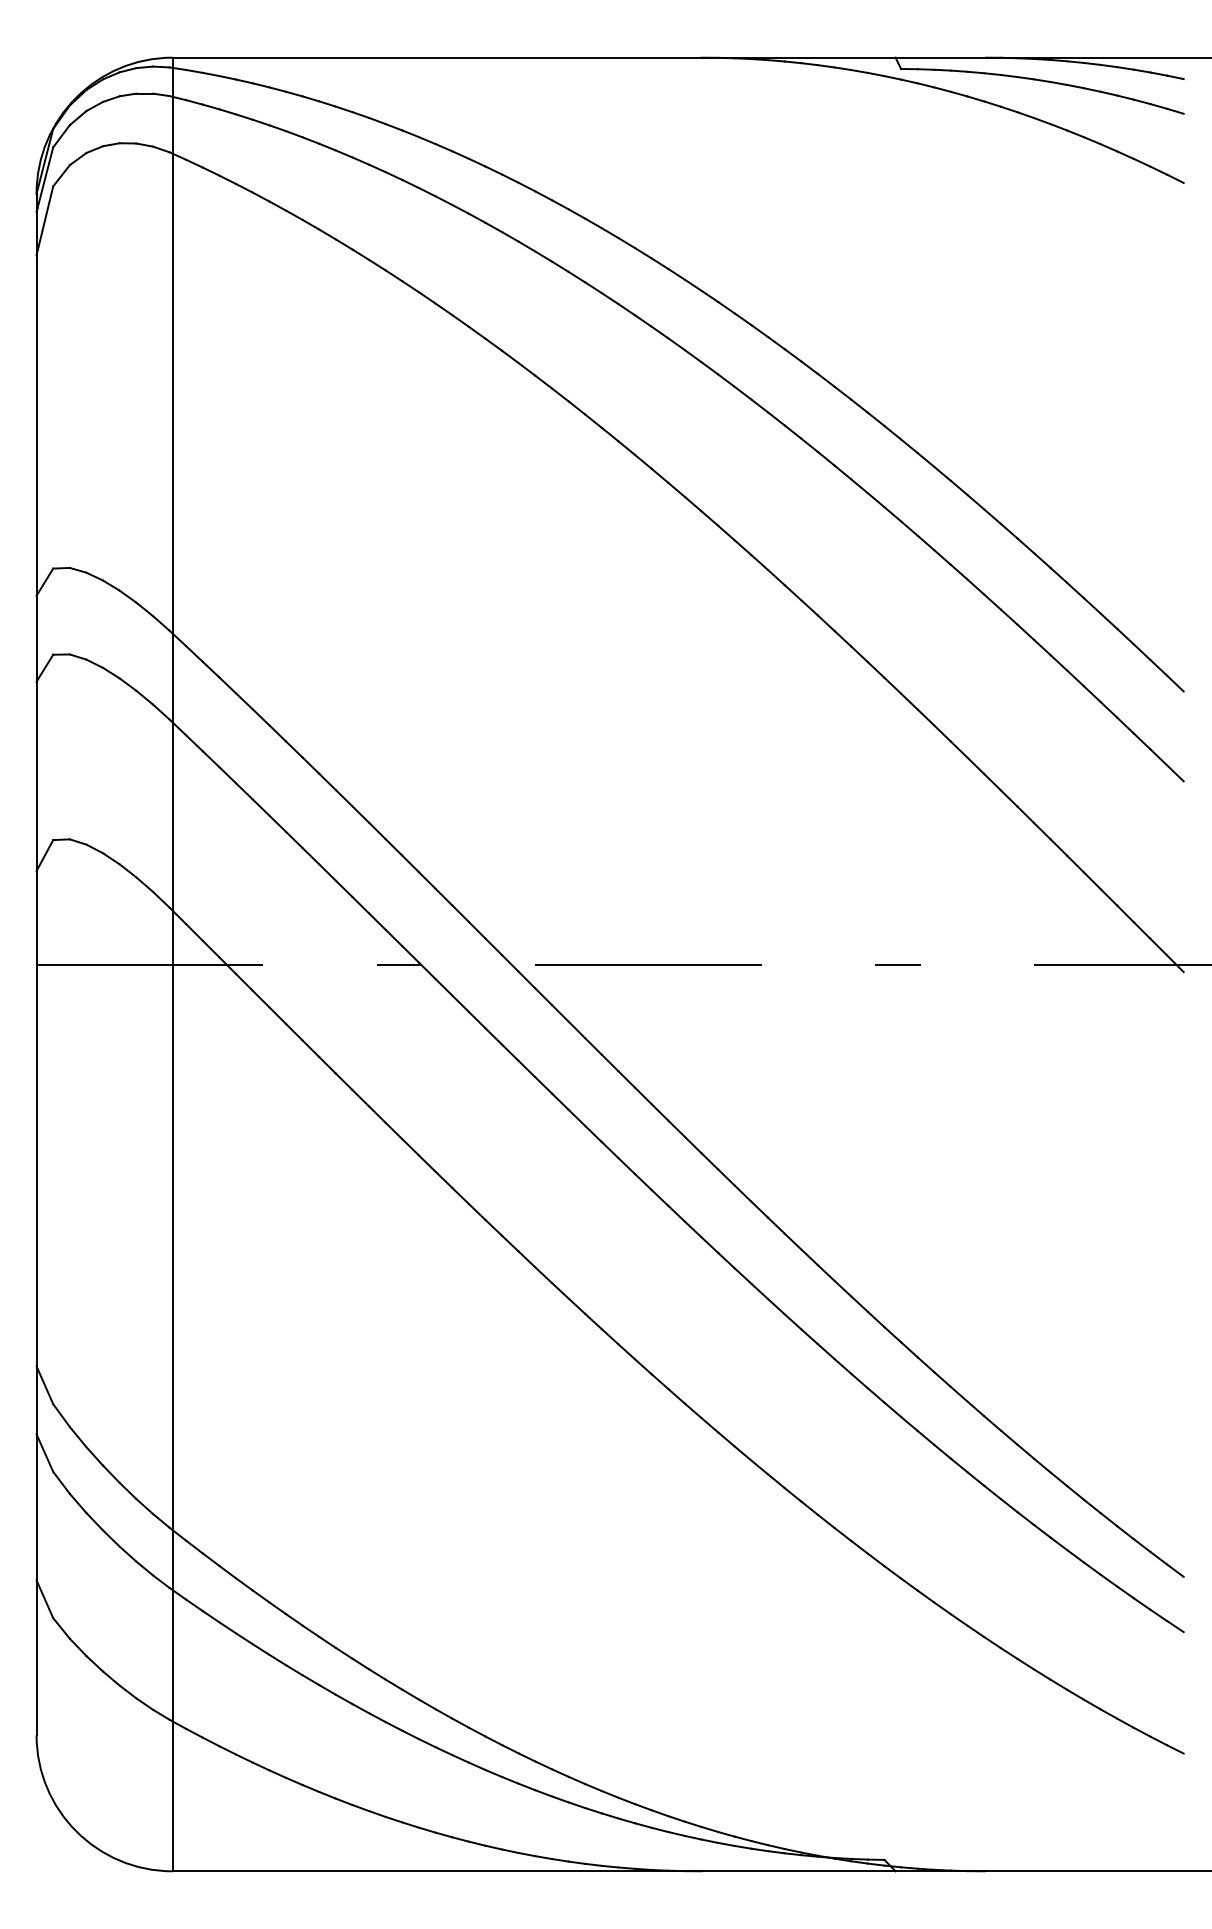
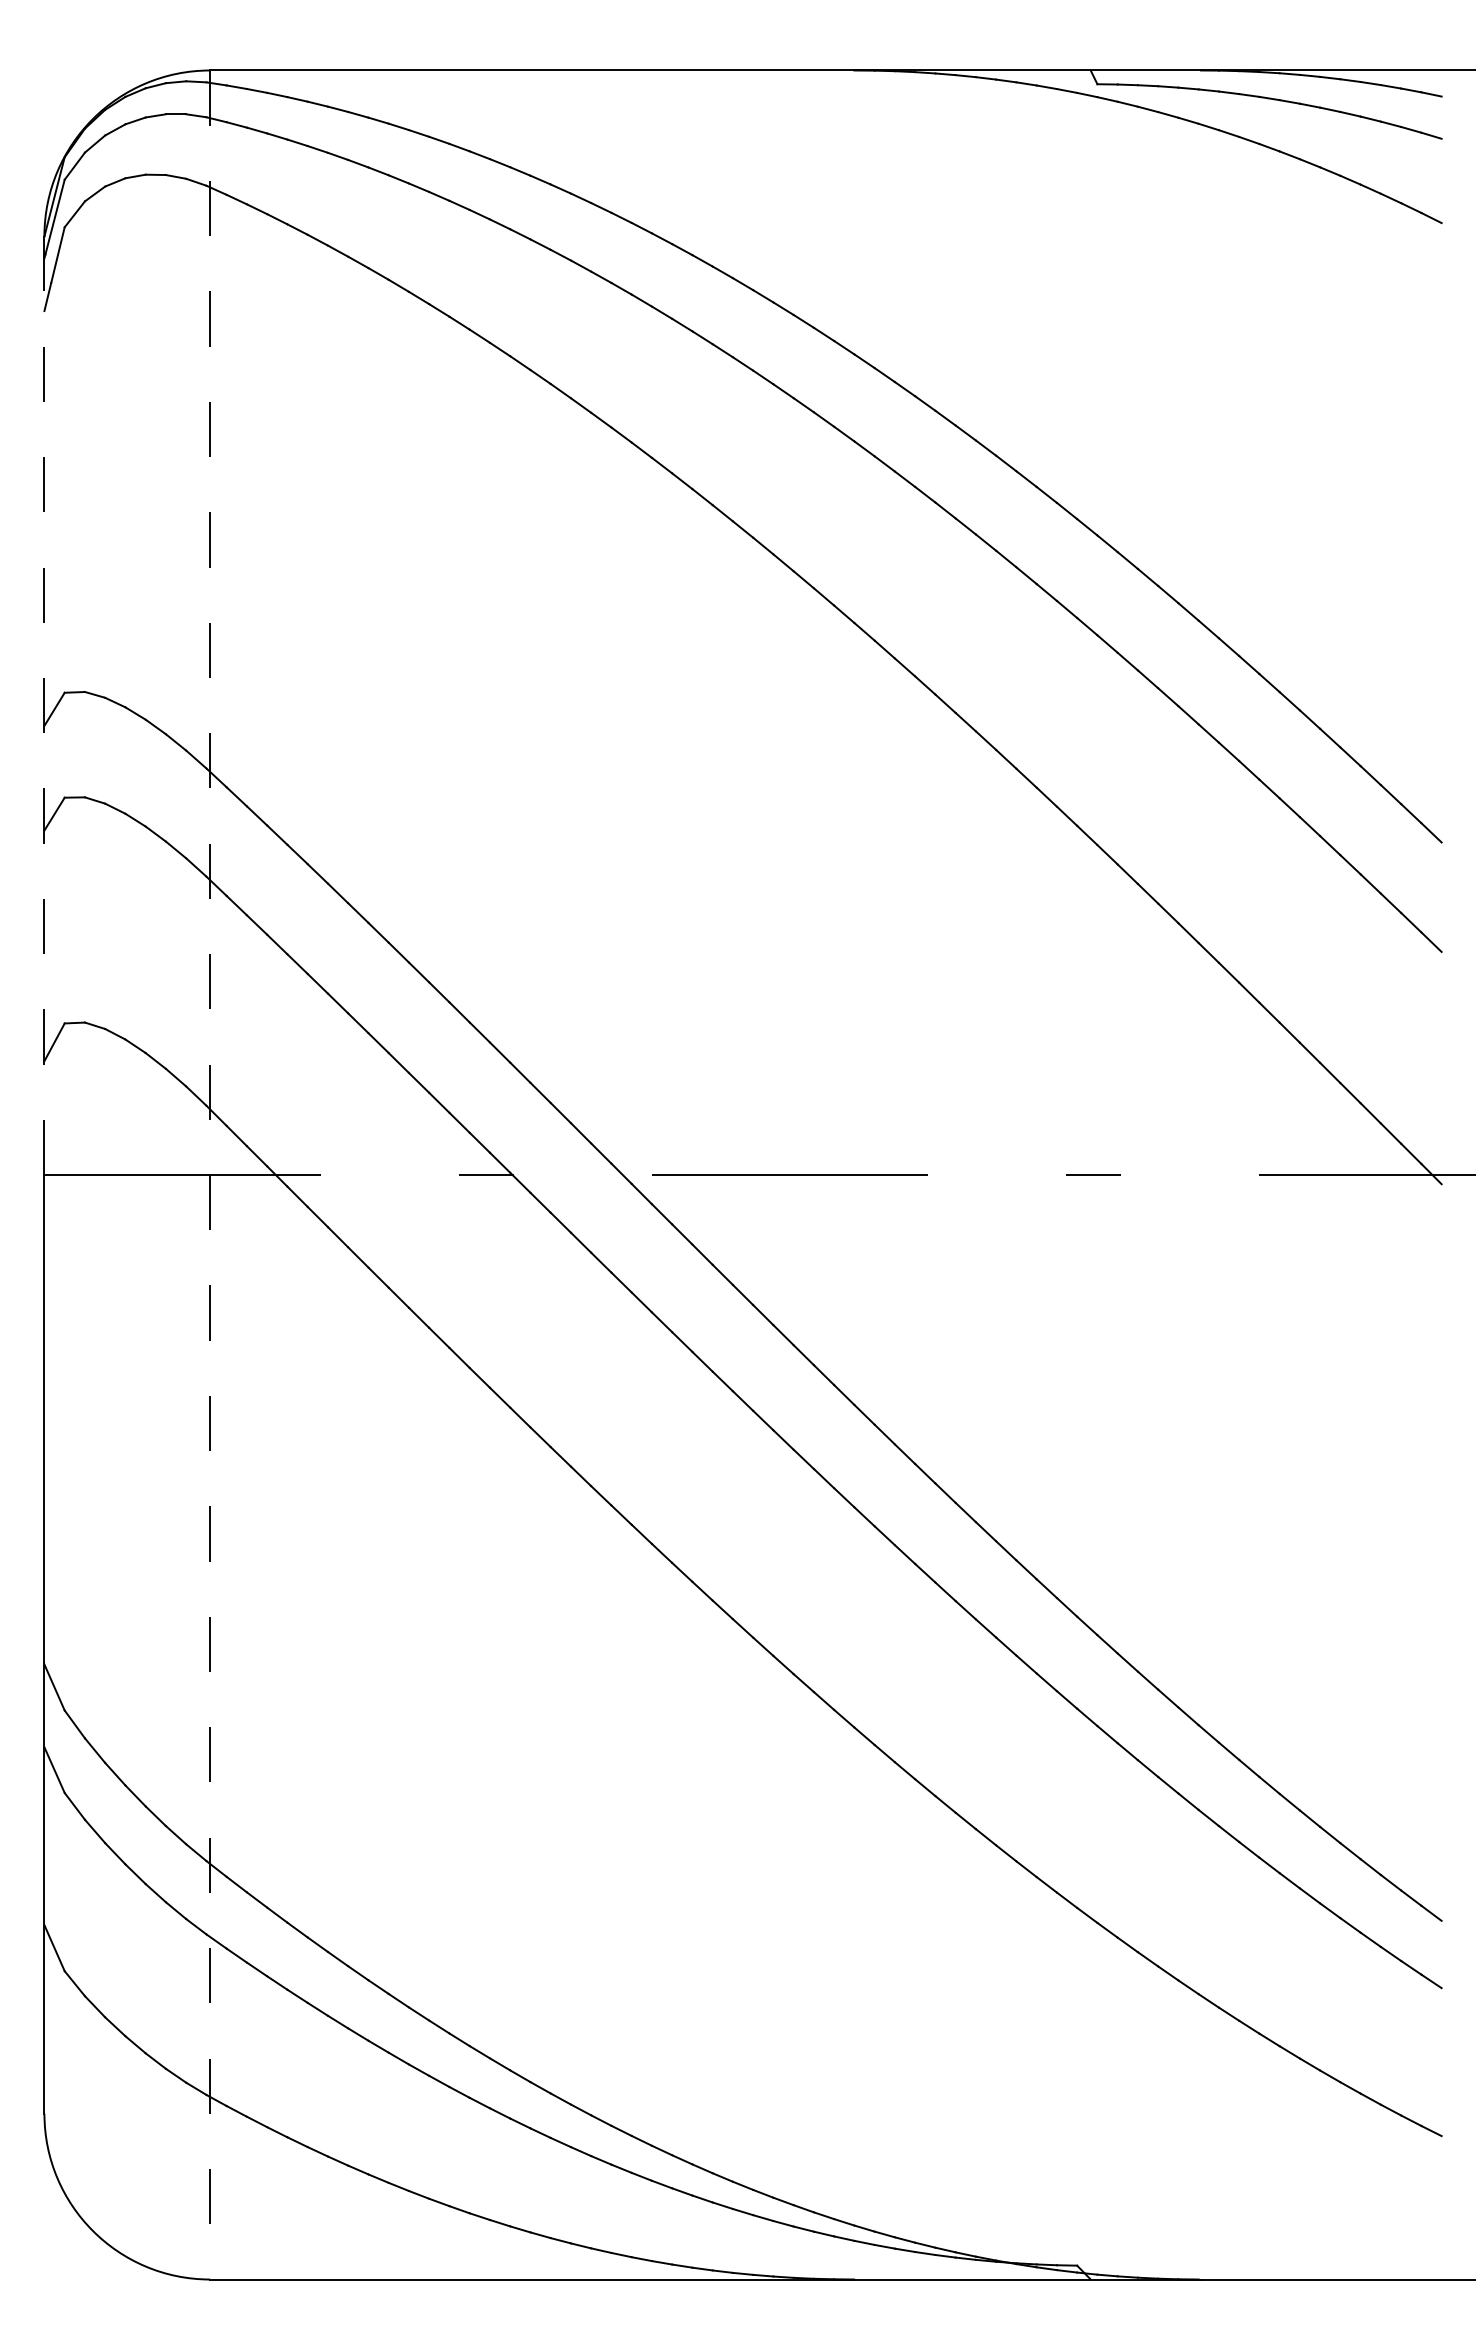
line: (36, 579) -> (44, 705), solid -> dashed
line: (172, 964) -> (210, 1175), solid -> dashed

